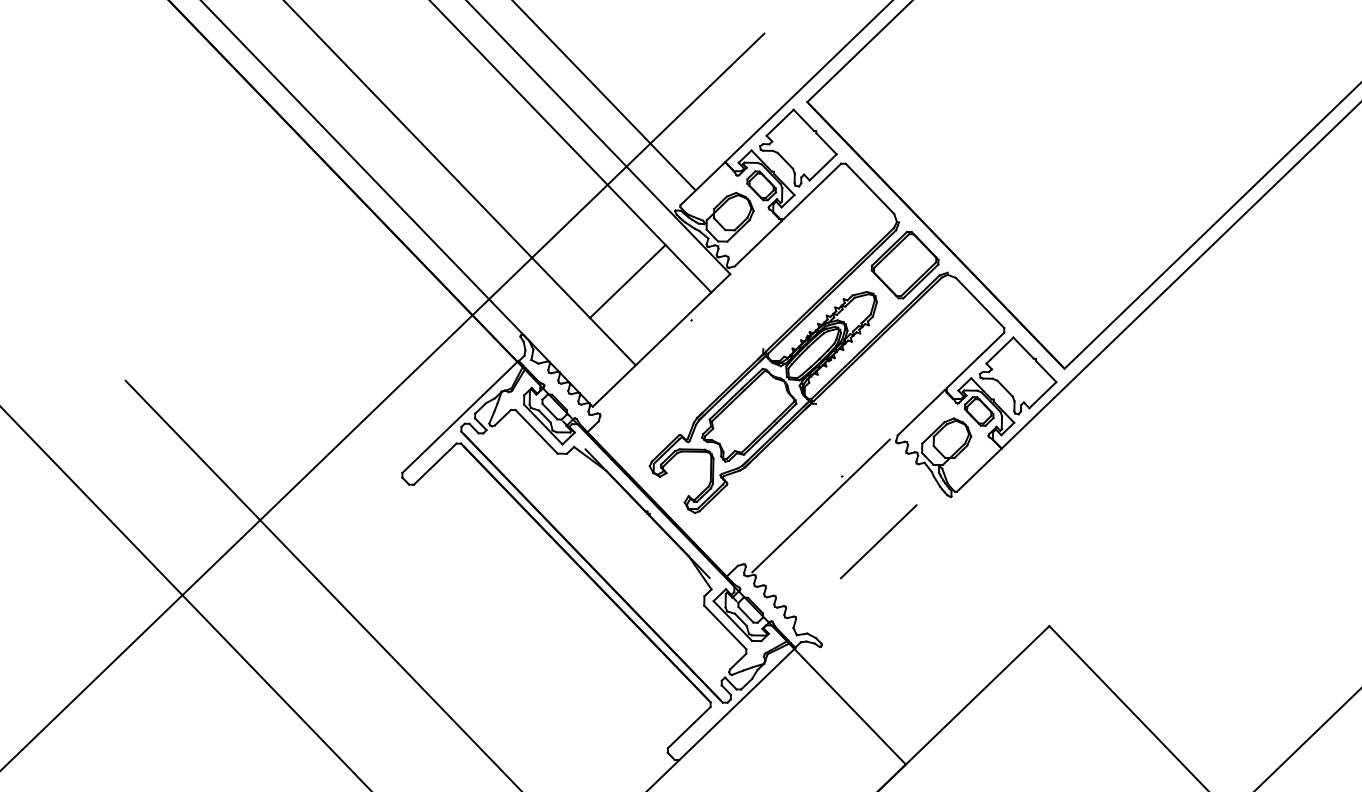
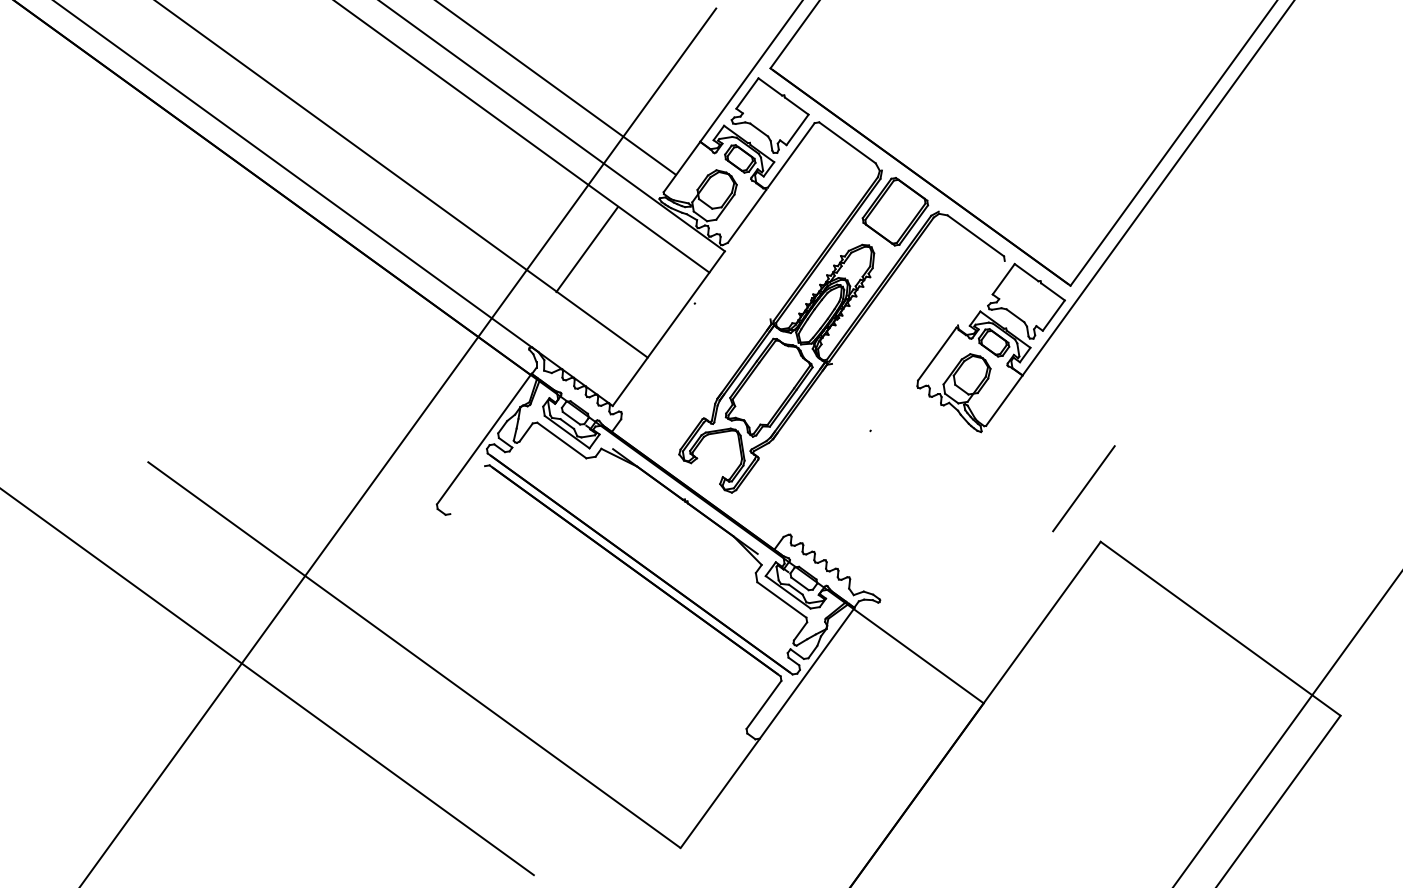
line: (628, 281) -> (587, 249), moved
line: (975, 359) -> (981, 292), removed
line: (434, 464) -> (467, 490), removed
line: (820, 505) -> (854, 463), removed
line: (878, 541) -> (1083, 488), moved

